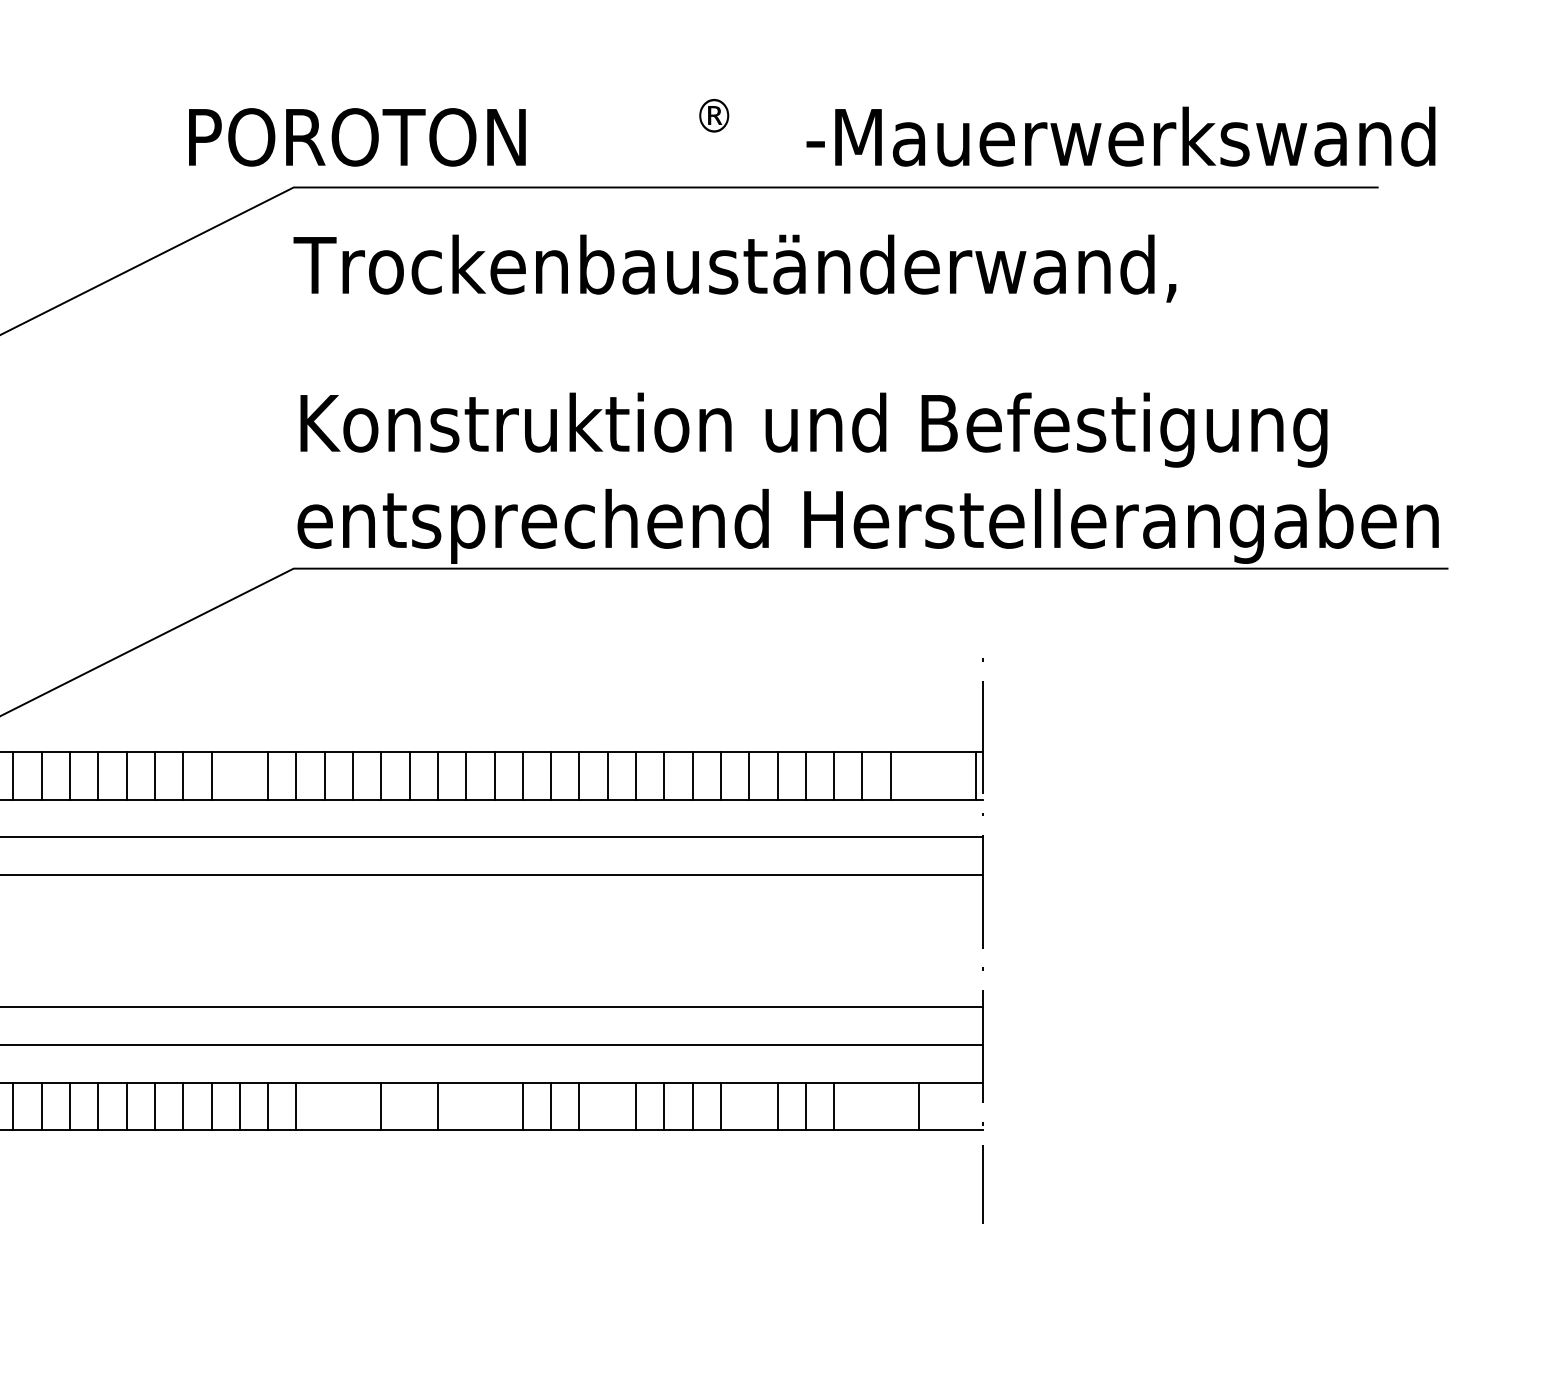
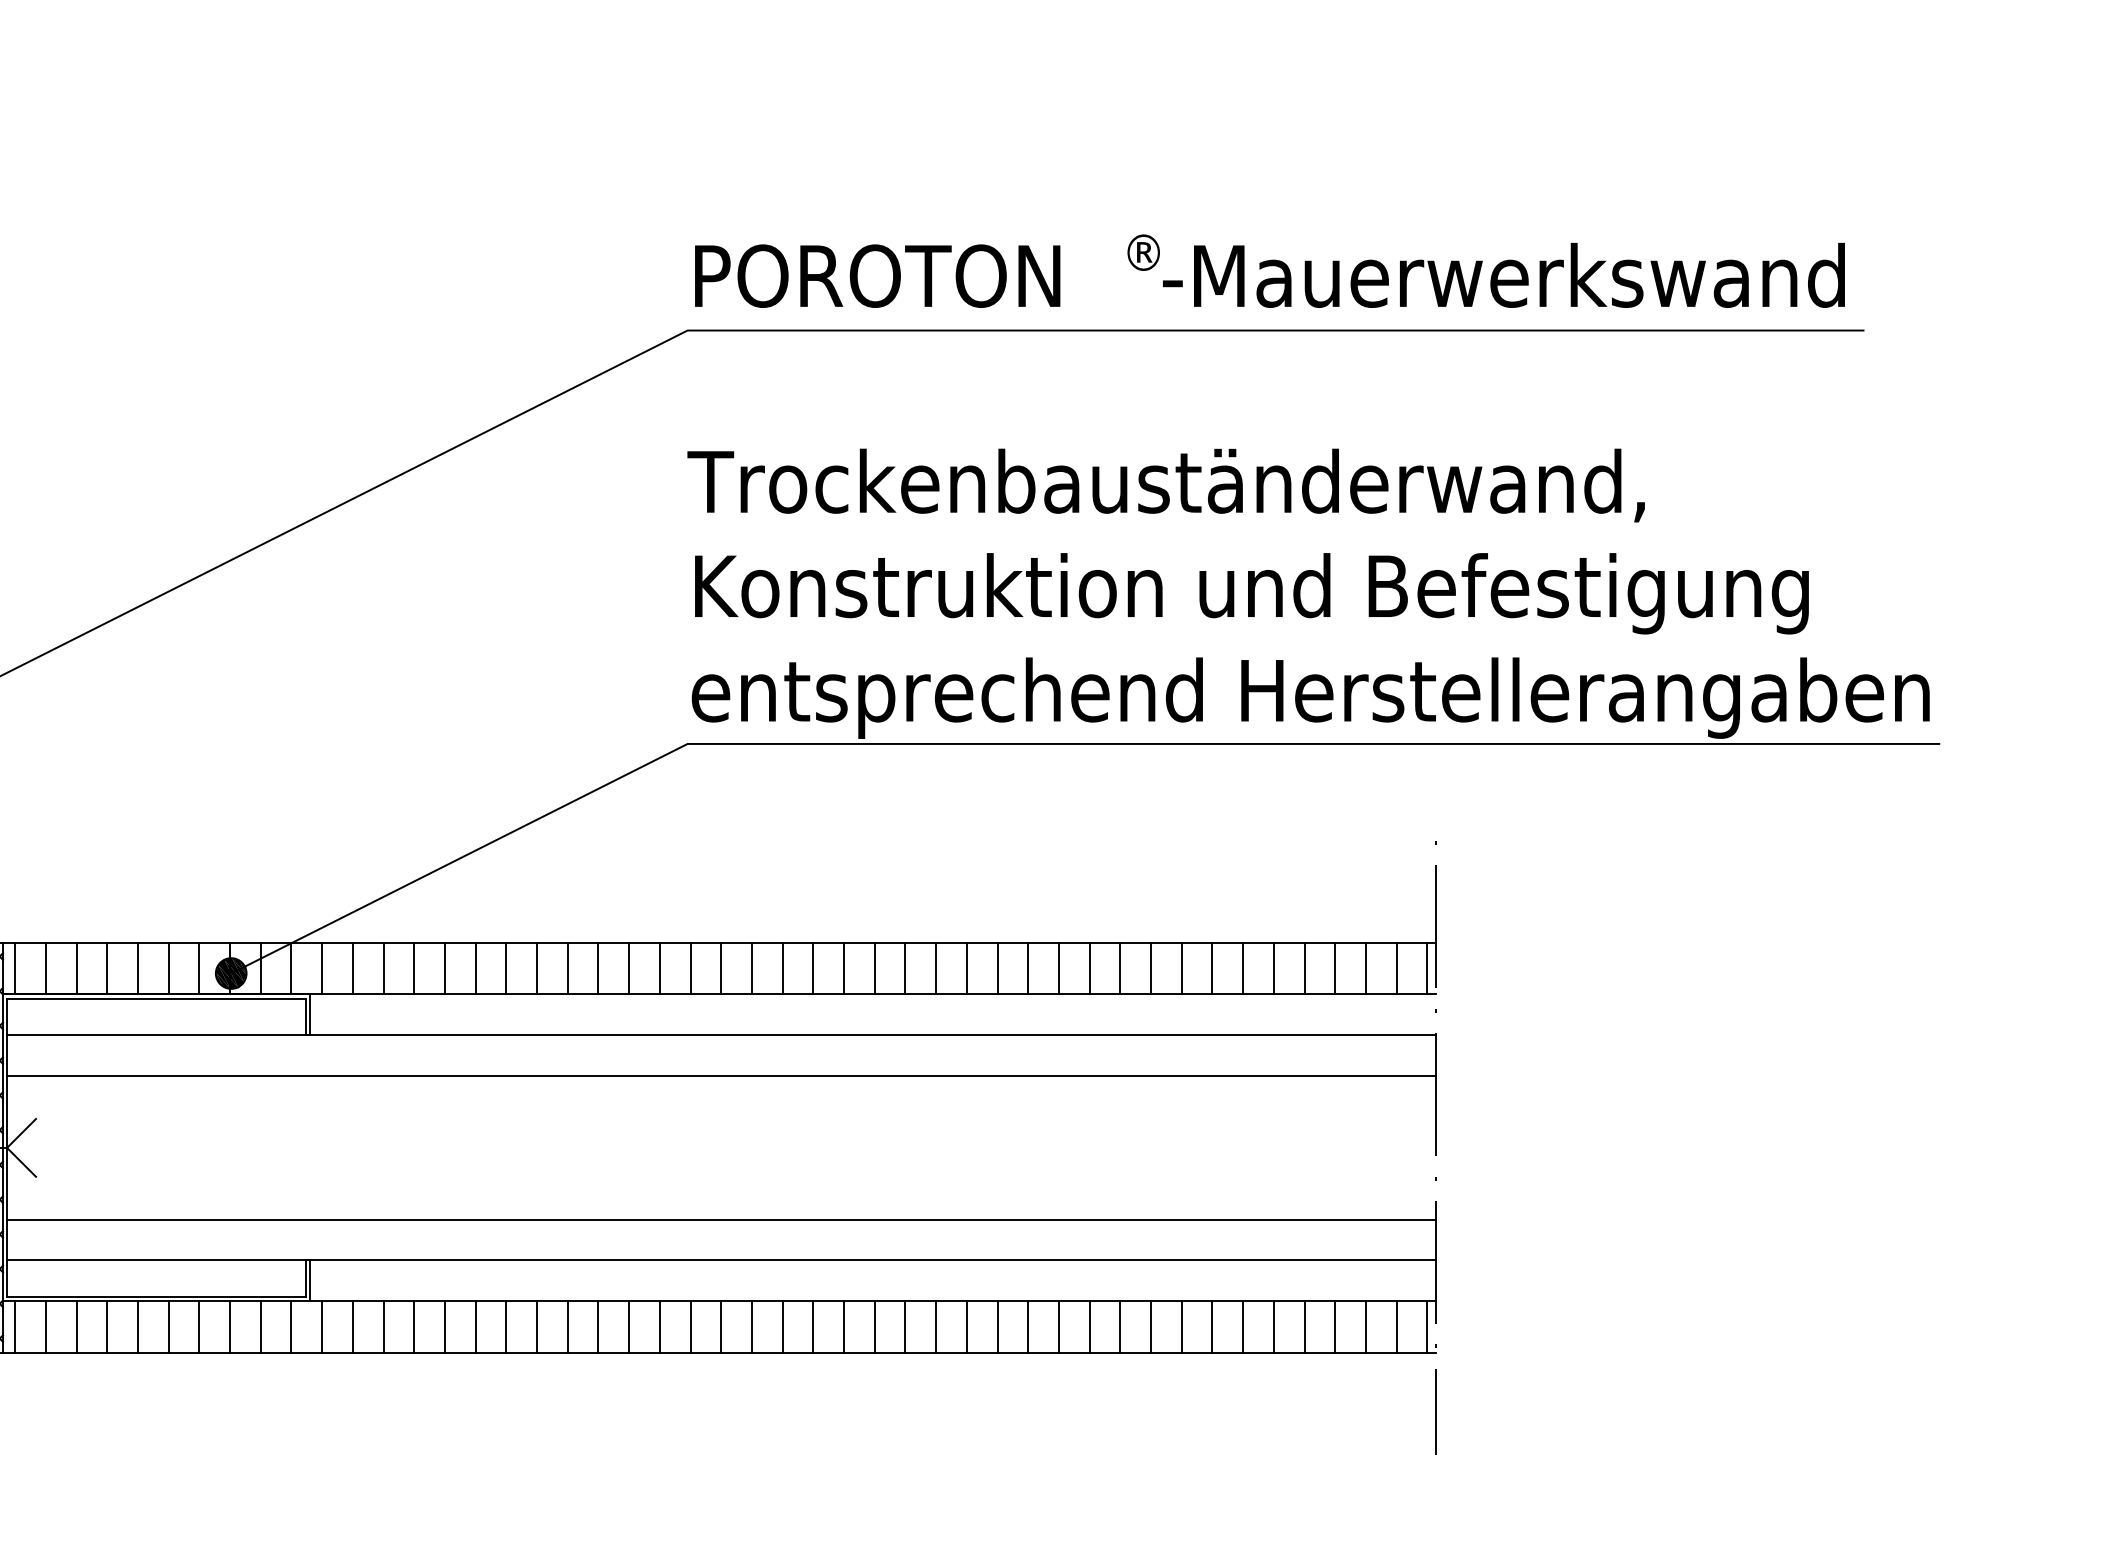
text: (1120, 135) -> (1503, 274), moved
text: (357, 136) -> (877, 275), moved
text: (734, 268) -> (1165, 485), moved
line: (240, 775) -> (629, 968), added
line: (918, 775) -> (1365, 968), added
line: (947, 775) -> (1396, 968), added
line: (324, 1105) -> (721, 1326), added
line: (352, 1105) -> (751, 1326), added
line: (409, 1105) -> (813, 1326), added
line: (466, 1105) -> (874, 1326), added
line: (494, 1105) -> (905, 1326), added
line: (607, 1105) -> (1028, 1326), added
line: (749, 1105) -> (1181, 1326), added
line: (862, 1105) -> (1304, 1326), added
line: (891, 1105) -> (1335, 1326), added
line: (947, 1105) -> (1396, 1326), added
line: (975, 1105) -> (1427, 1326), added

